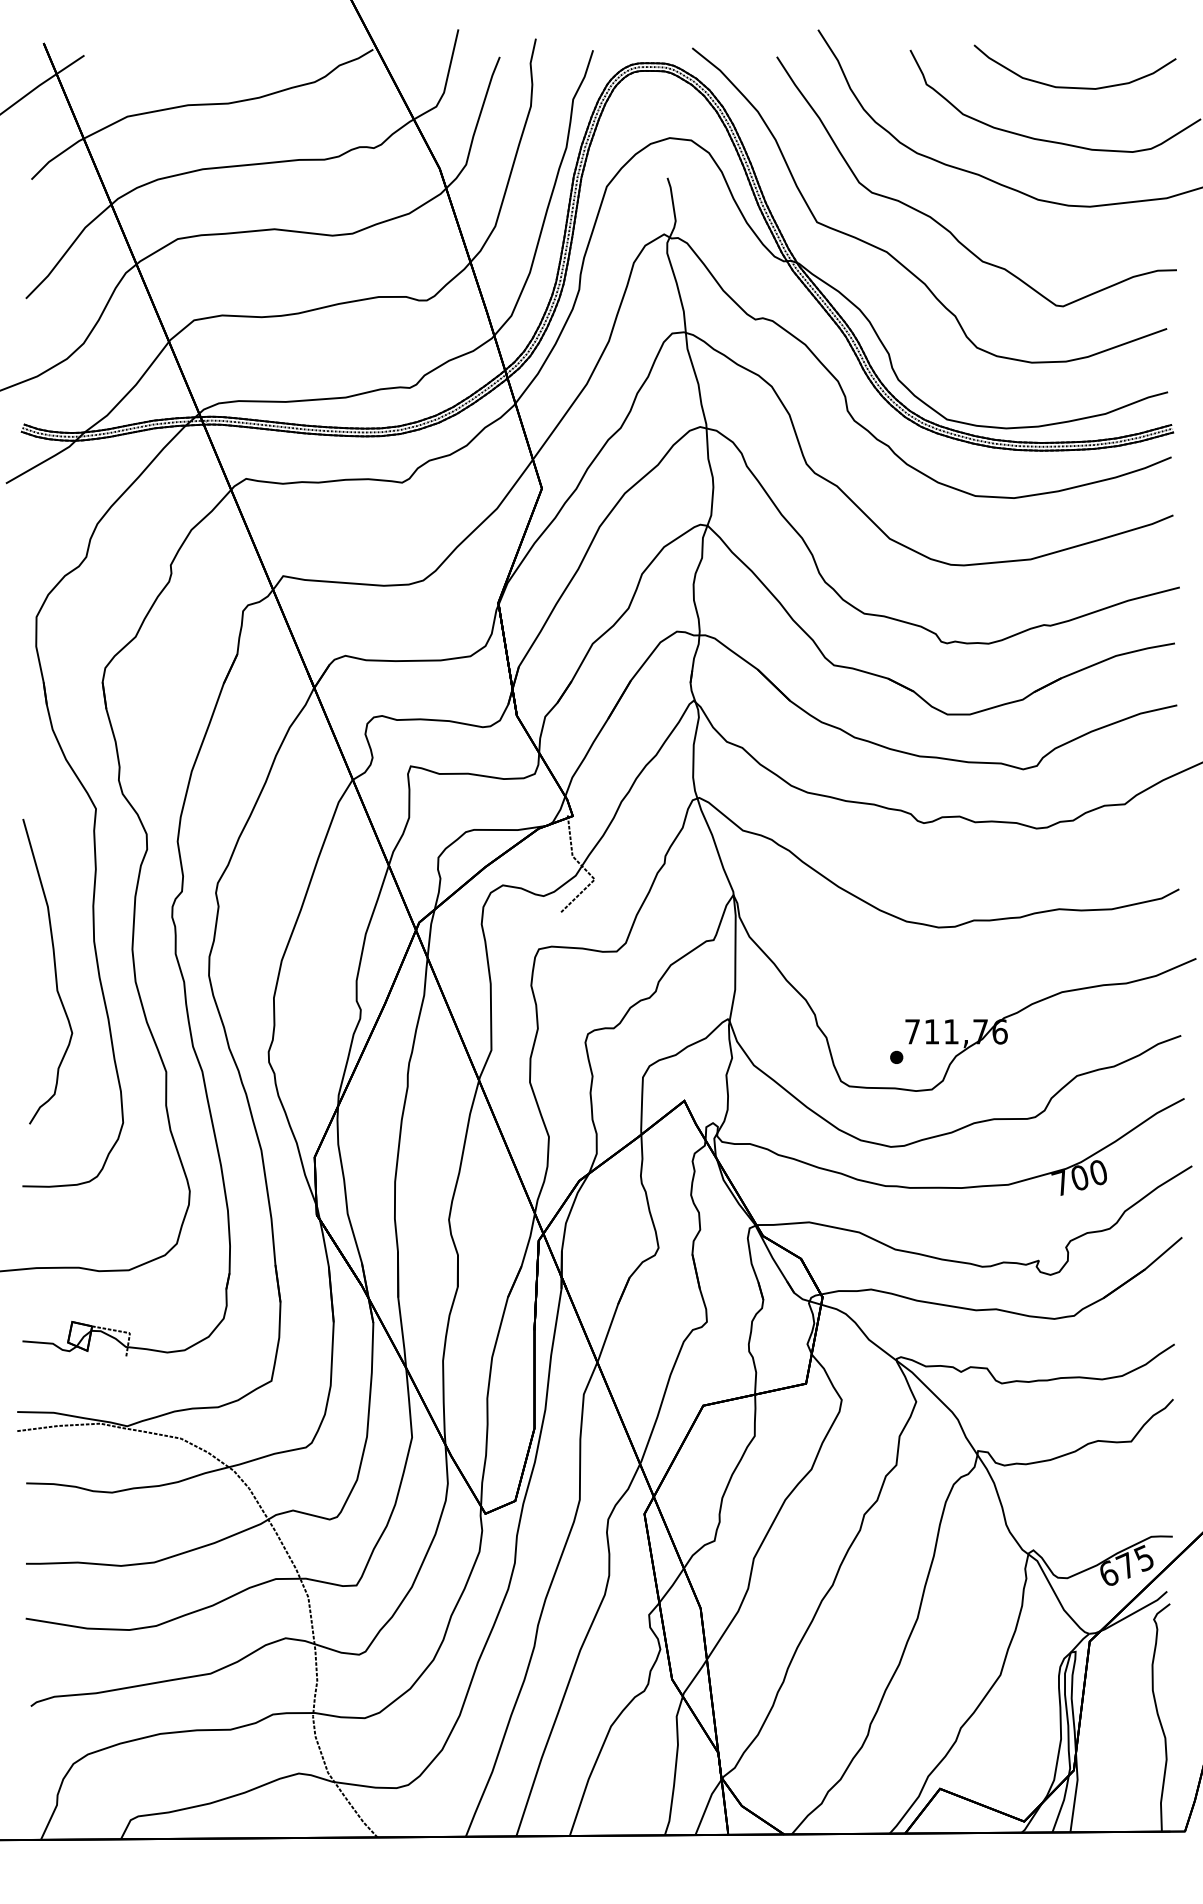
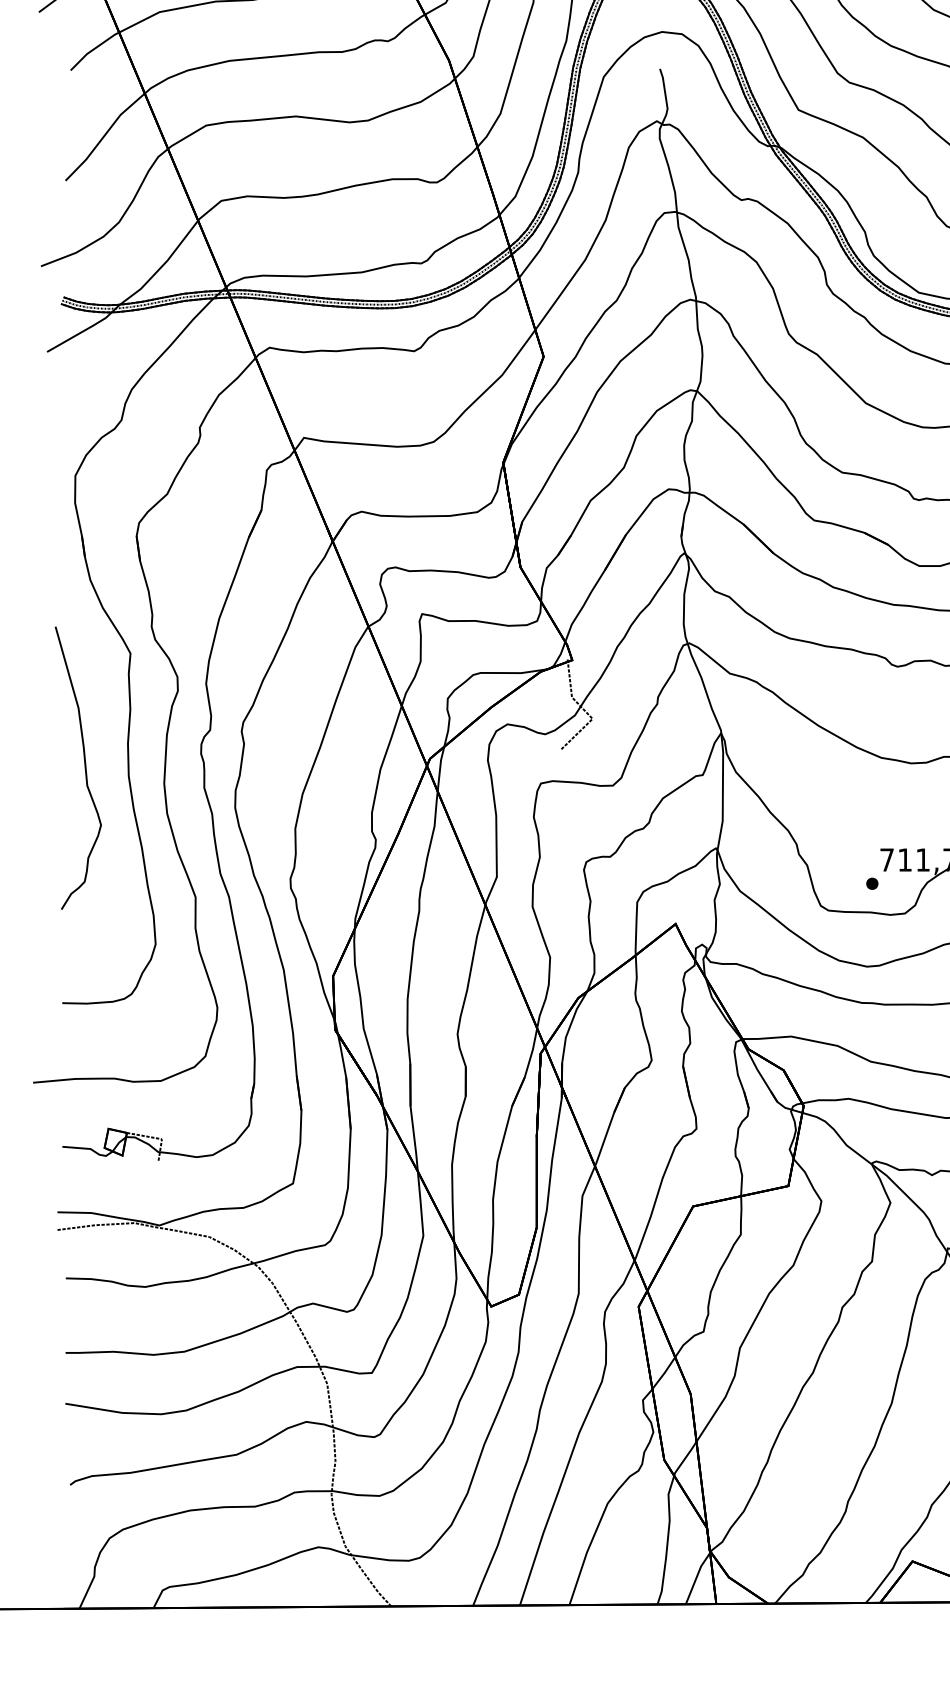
part: (54, 971) -> (84, 768), moved

